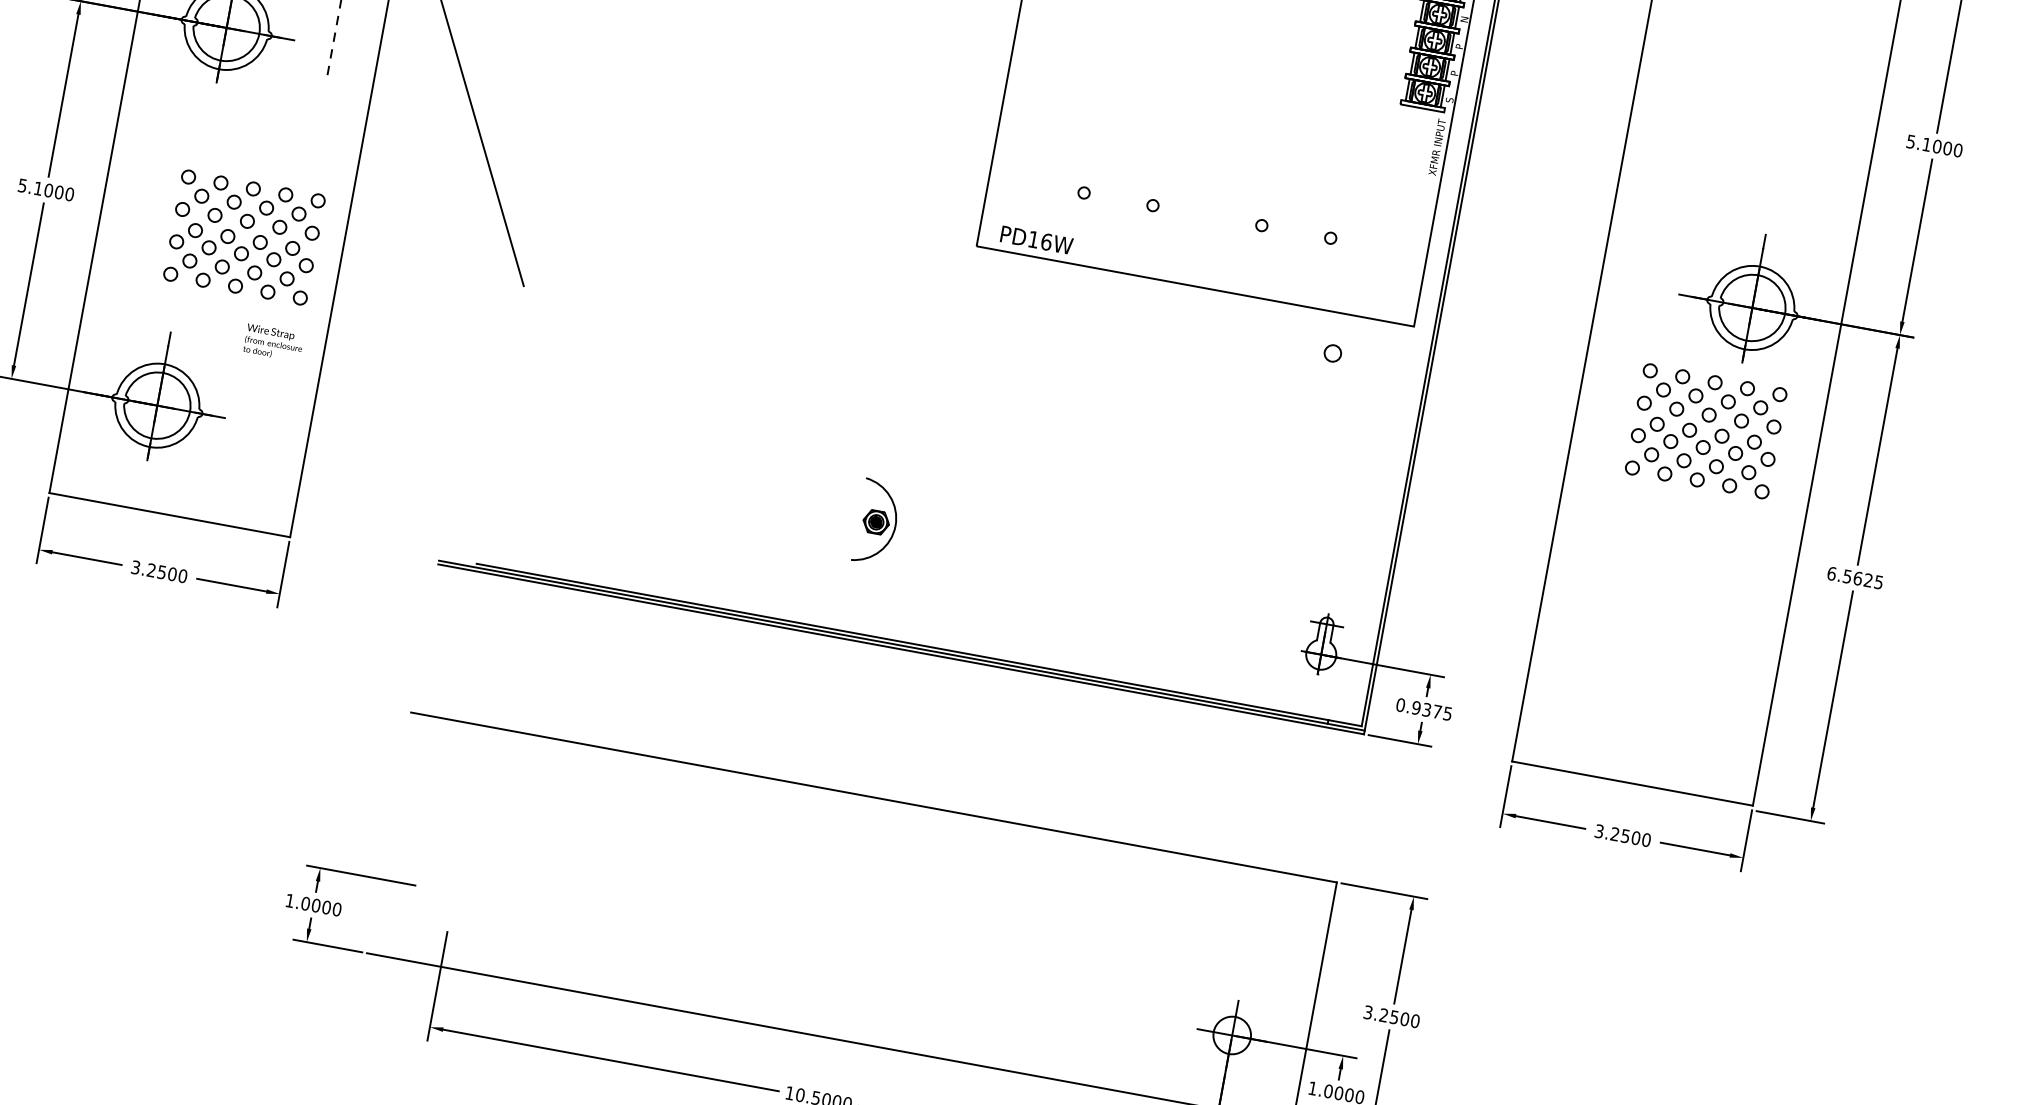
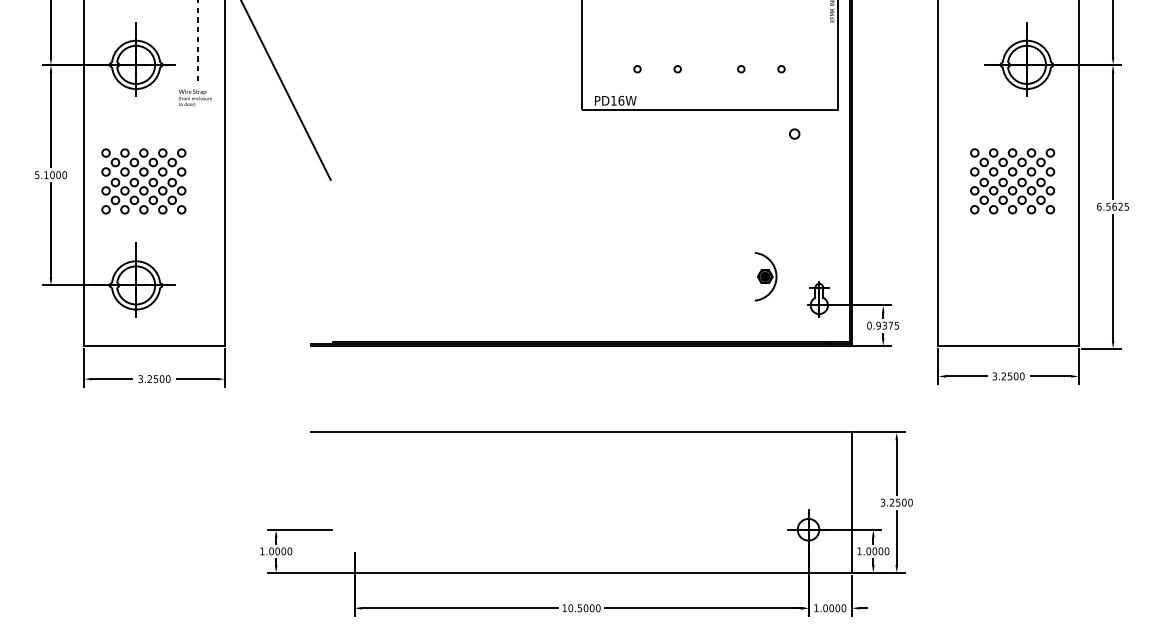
part: (243, 237) -> (143, 181), moved
text: (274, 342) -> (195, 97), moved
part: (1705, 431) -> (1012, 181), moved
part: (876, 521) -> (765, 276), moved

